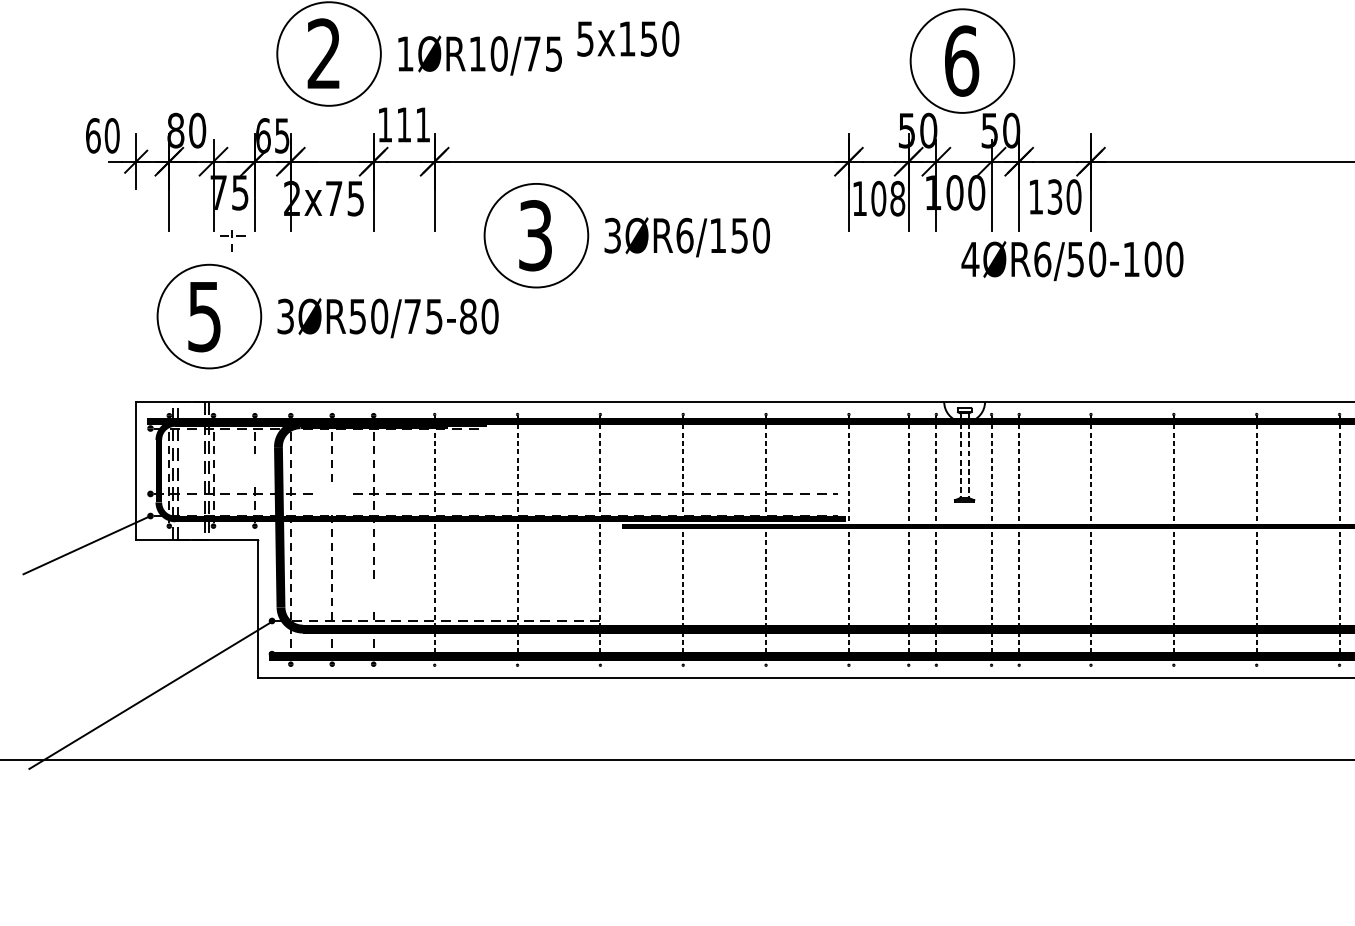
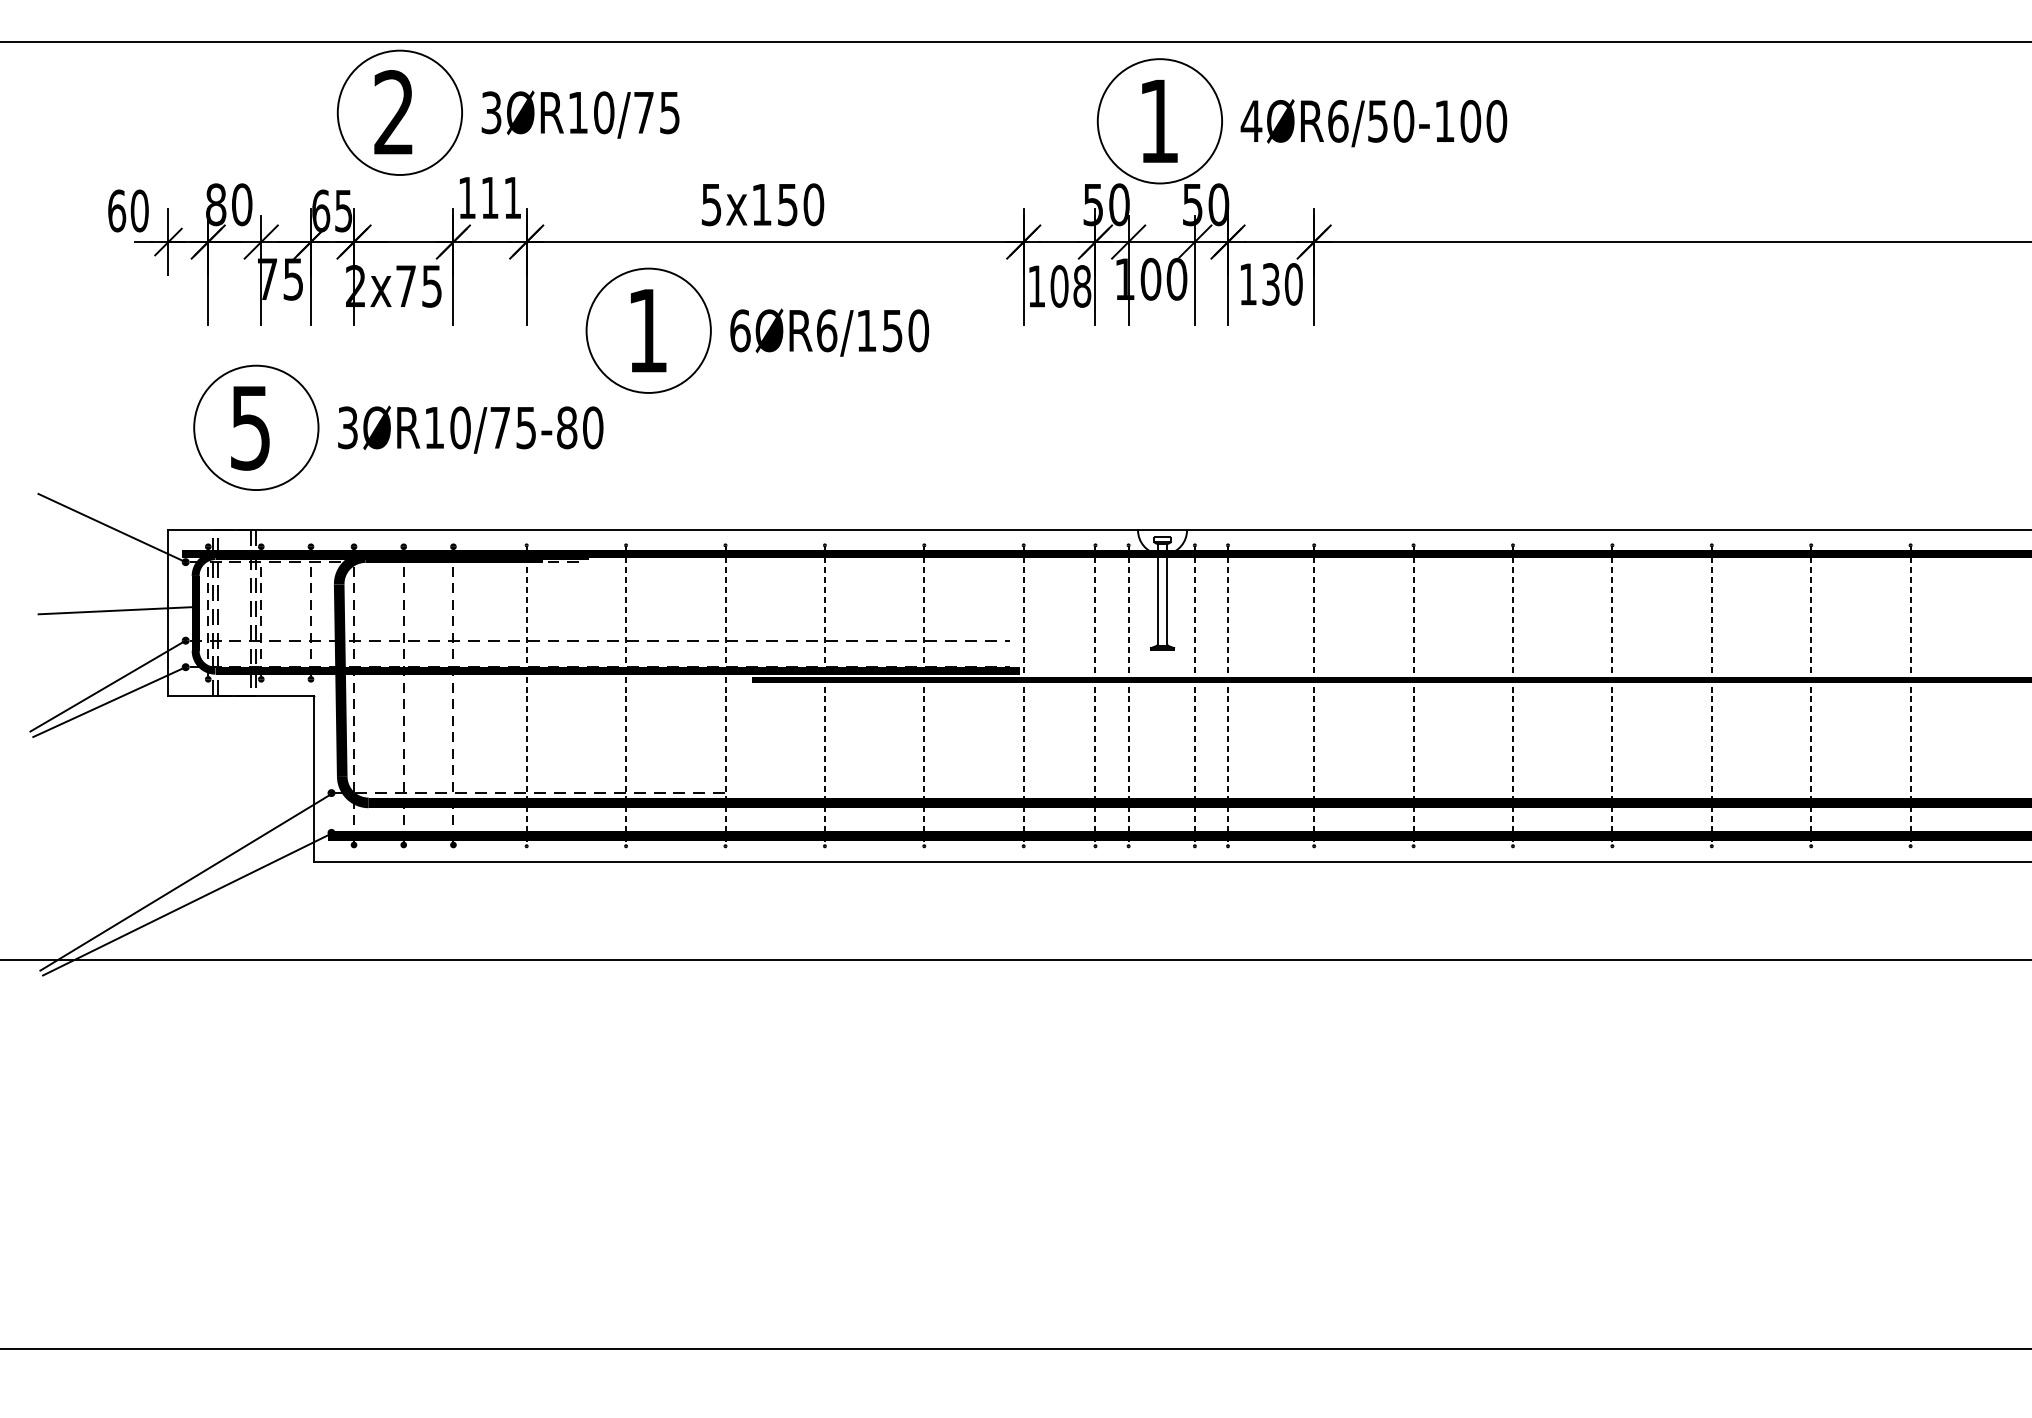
text: (627, 38) -> (762, 204), moved
text: (405, 53) -> (491, 112), 1ØR10/75 -> 3ØR10/75
text: (962, 61) -> (1159, 121), 6 -> 1
text: (535, 235) -> (647, 330), 3 -> 1
text: (612, 235) -> (740, 330), 3ØR6/150 -> 6ØR6/150
part: (232, 240) -> (404, 645), moved
text: (1072, 261) -> (1373, 123), moved
text: (357, 317) -> (433, 428), 3ØR50/75-80 -> 3ØR10/75-80
line: (88, 399) -> (111, 527), added
line: (960, 455) -> (1157, 594), dashed -> solid
line: (968, 455) -> (1167, 594), dashed -> solid
line: (254, 467) -> (310, 609), added
line: (92, 468) -> (116, 610), added
line: (85, 531) -> (107, 685), added
line: (372, 592) -> (452, 758), added
line: (152, 712) -> (188, 903), added

